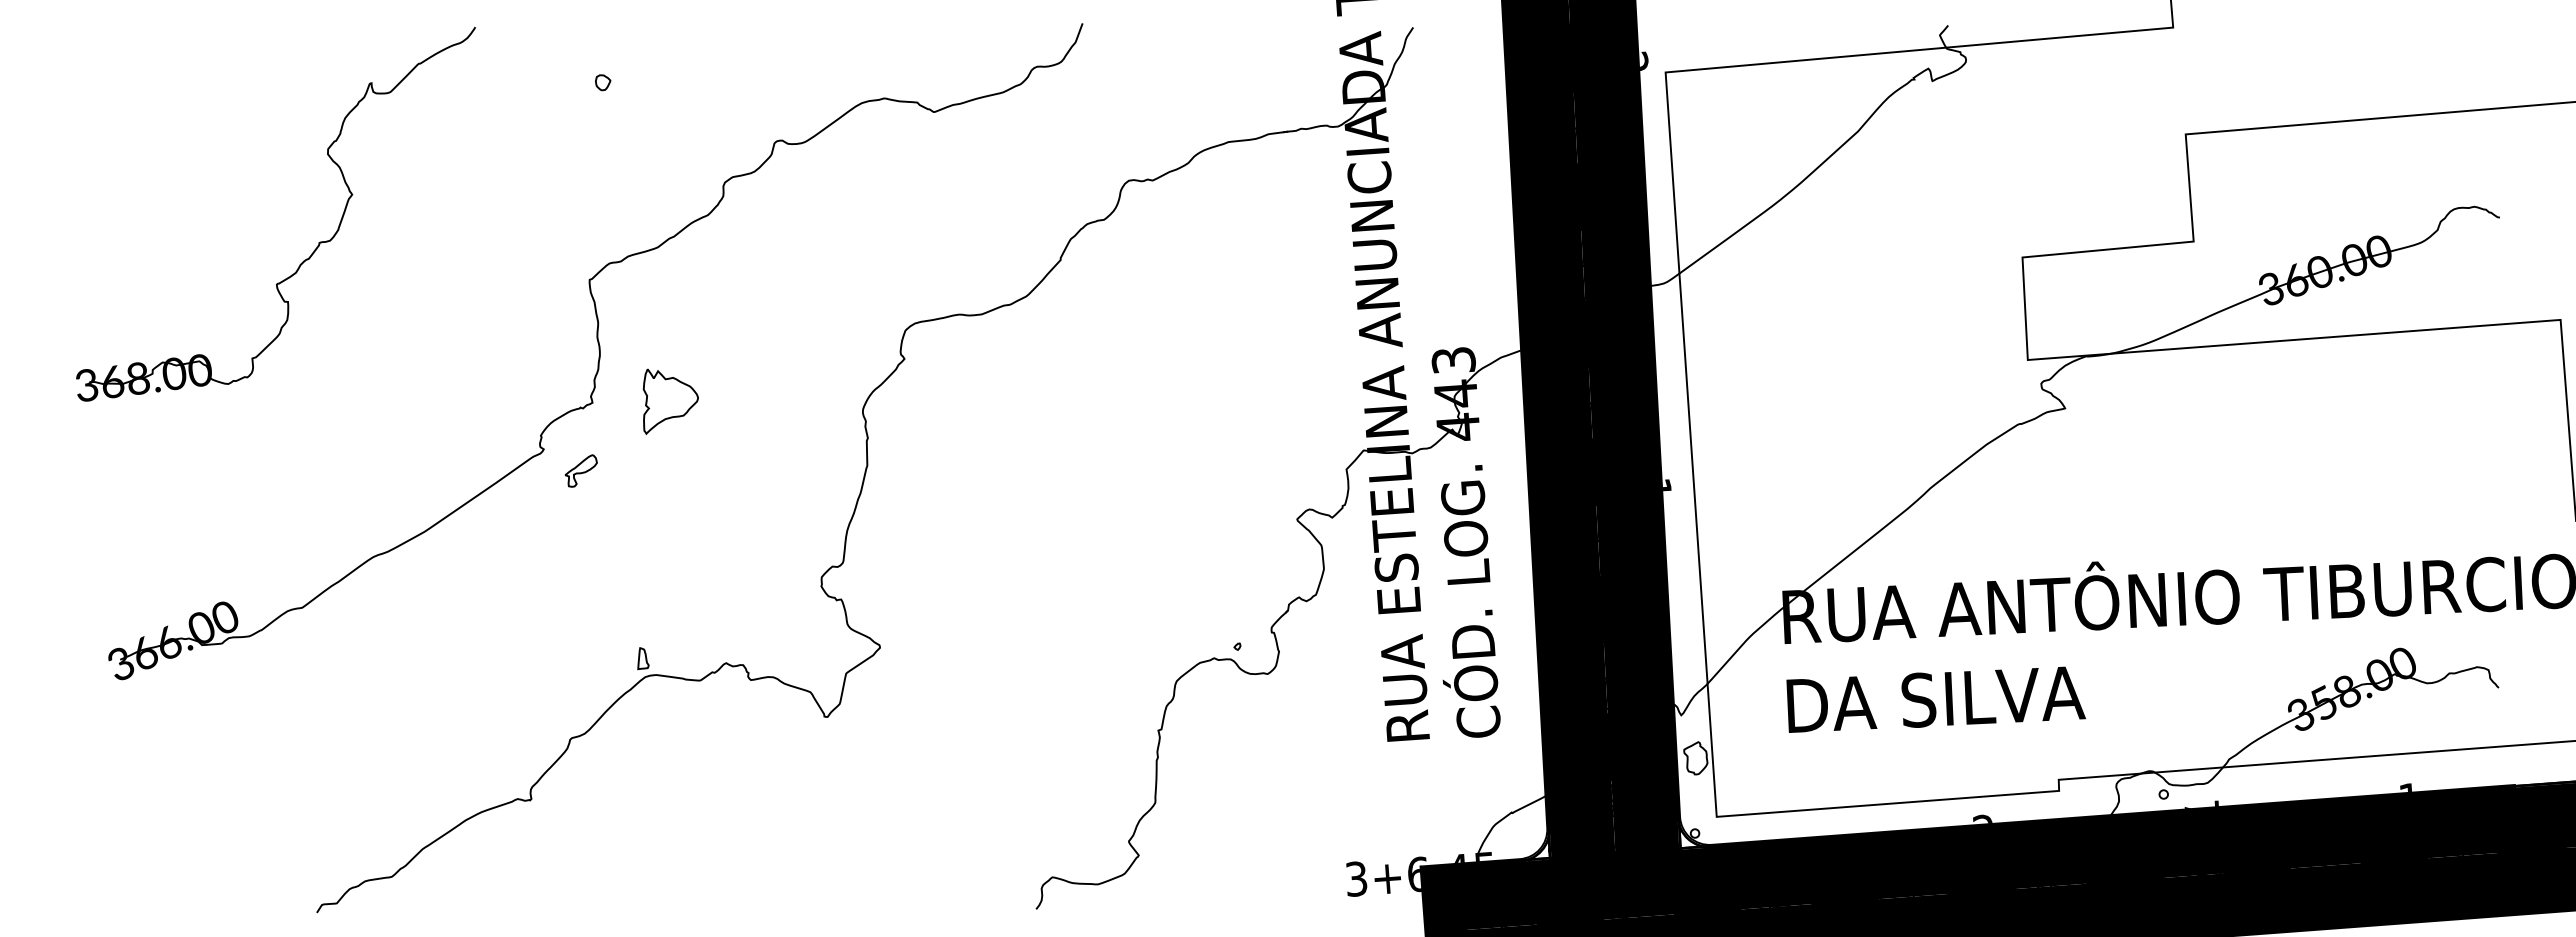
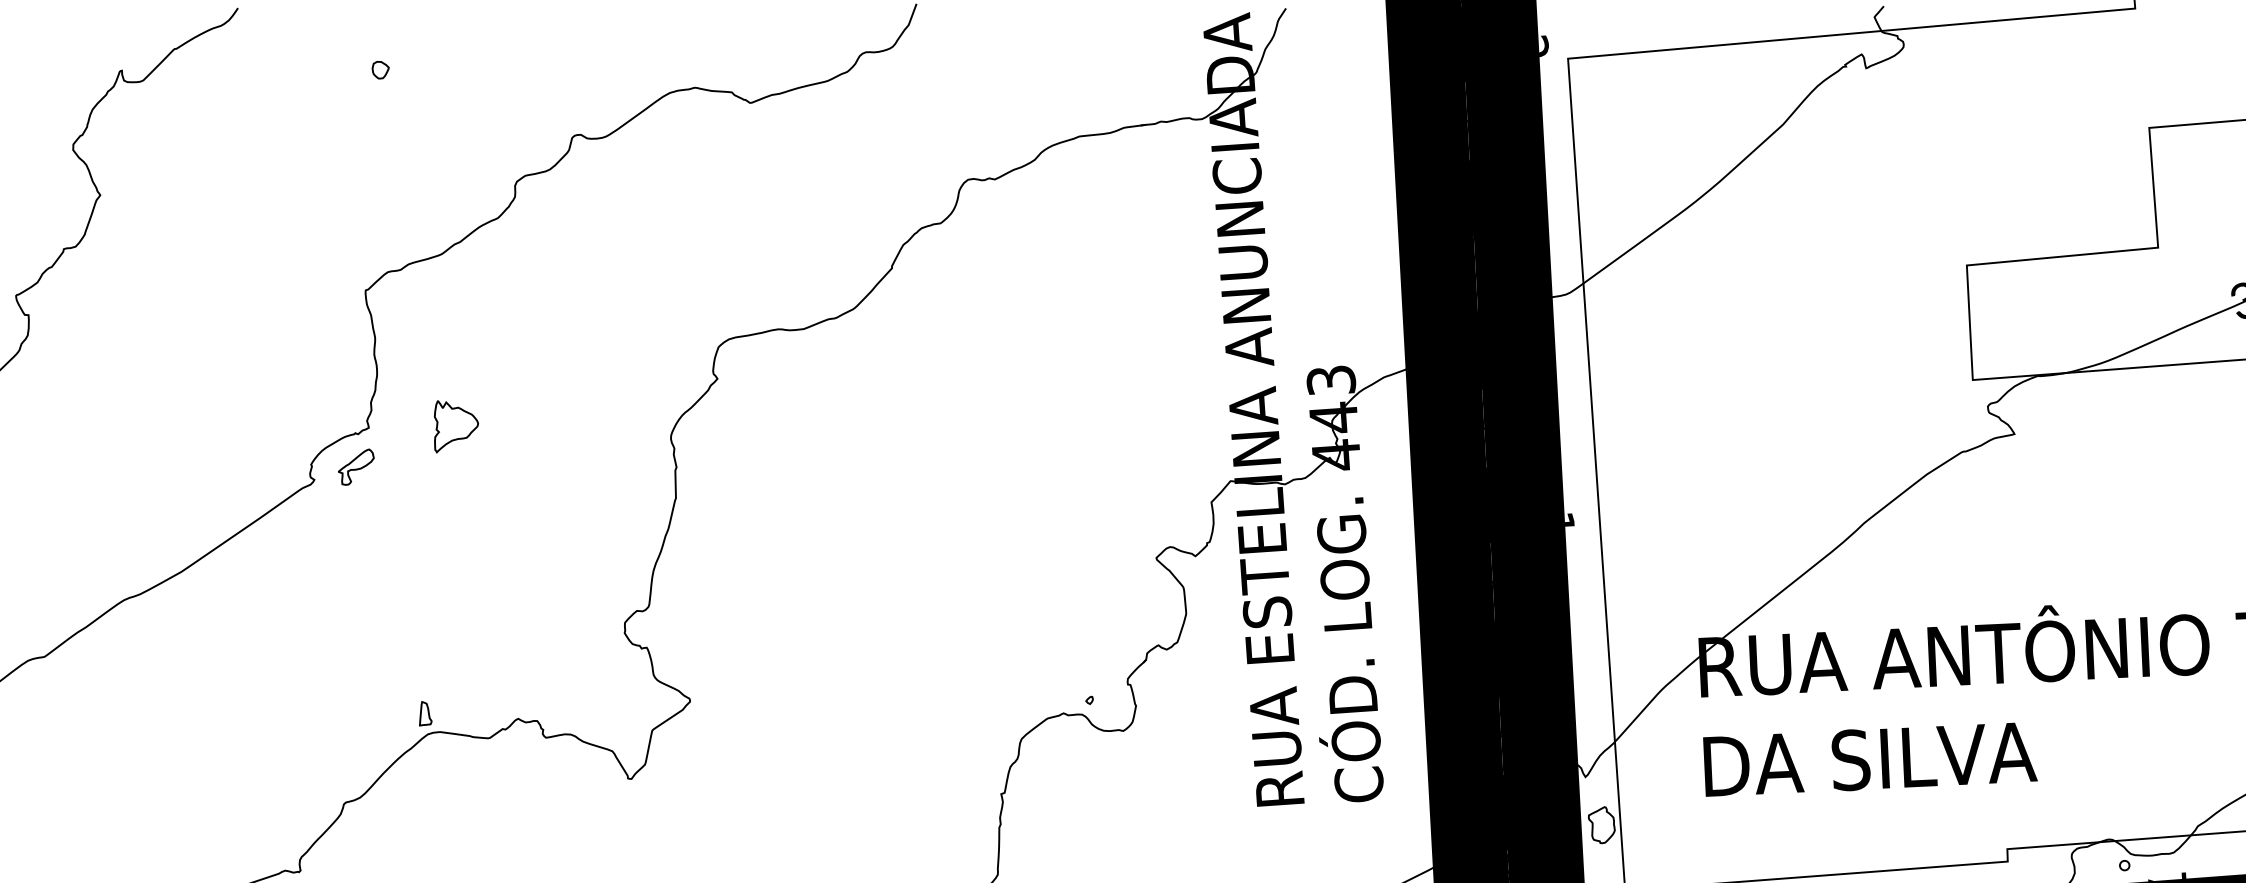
part: (670, 401) -> (455, 426), size x0.71
part: (580, 470) -> (355, 466), moved

